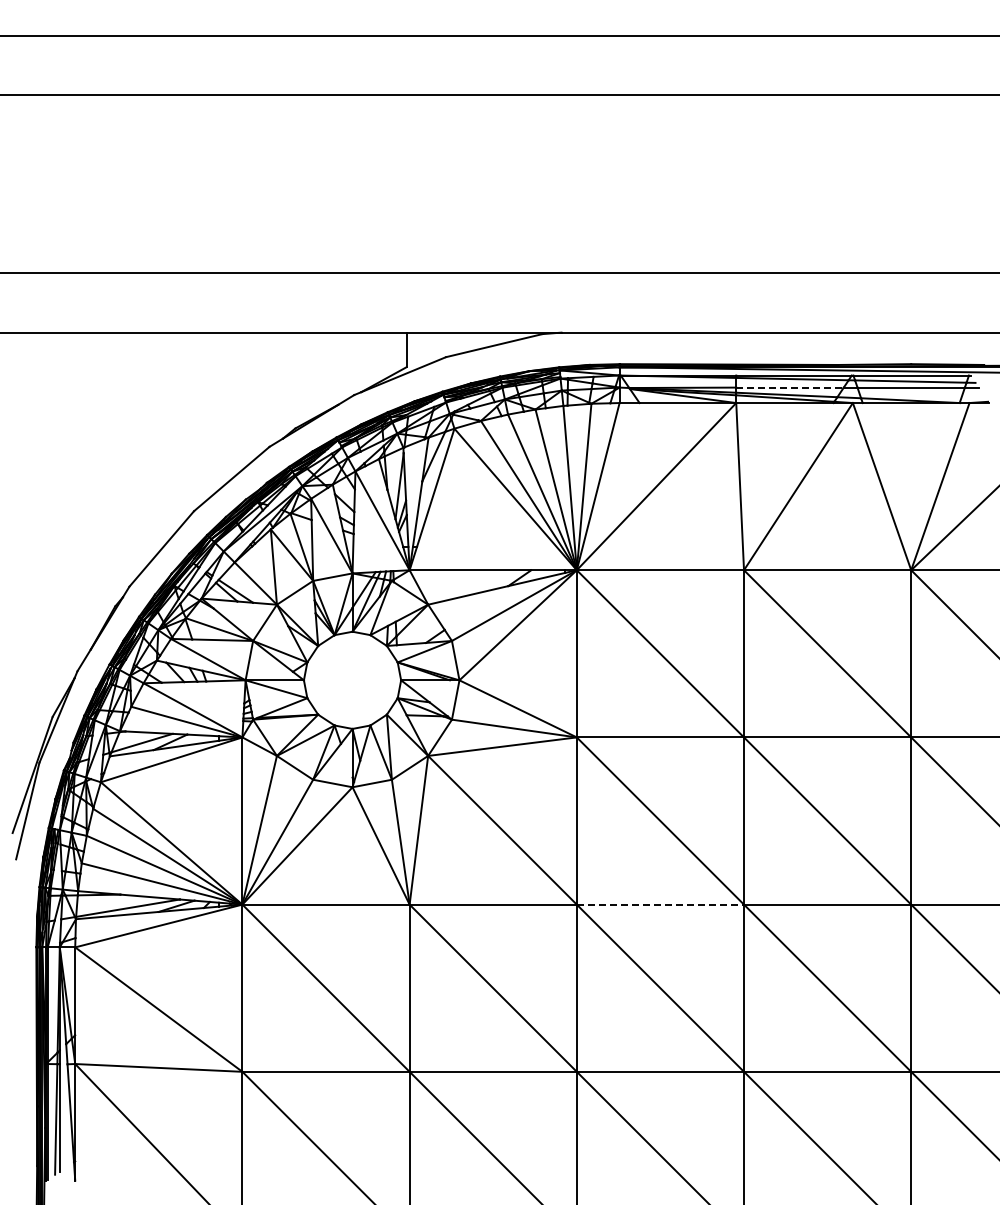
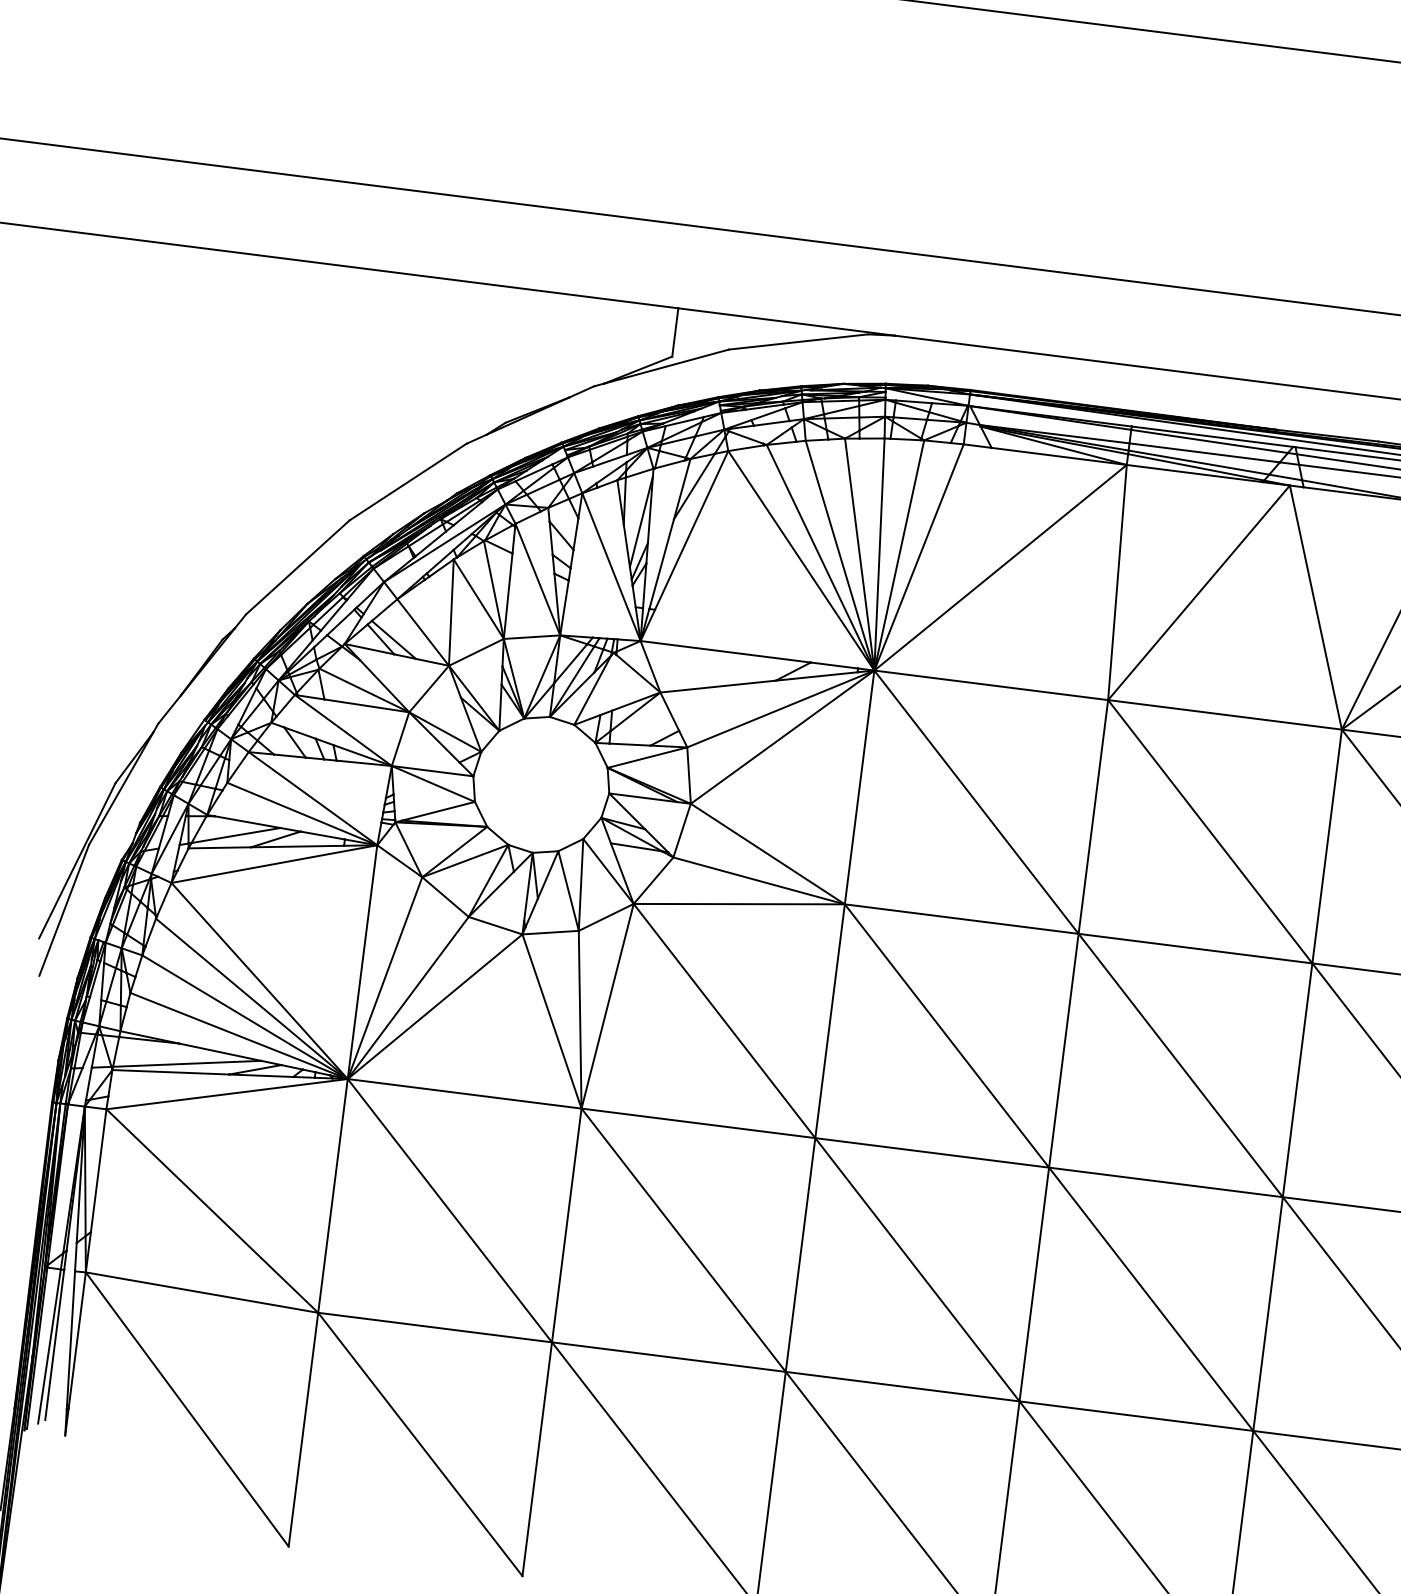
line: (790, 387) -> (1205, 452), dashed -> solid
line: (660, 904) -> (932, 1152), dashed -> solid

